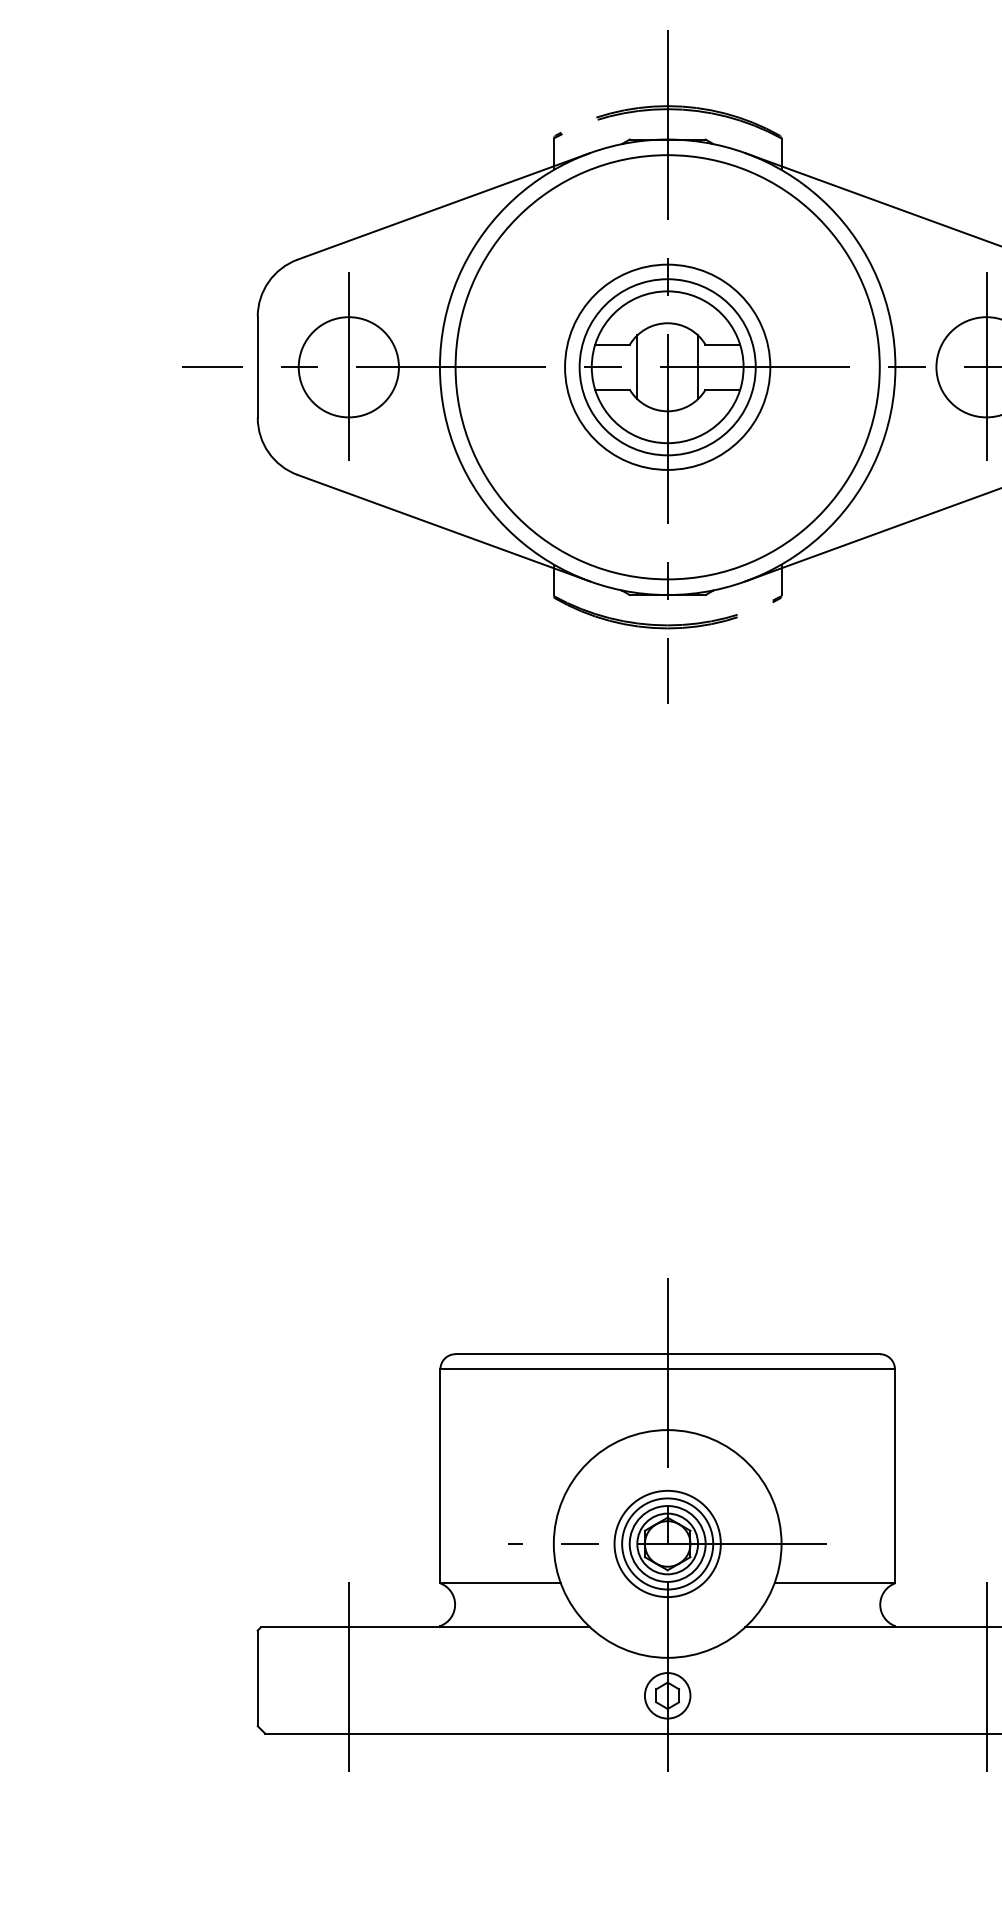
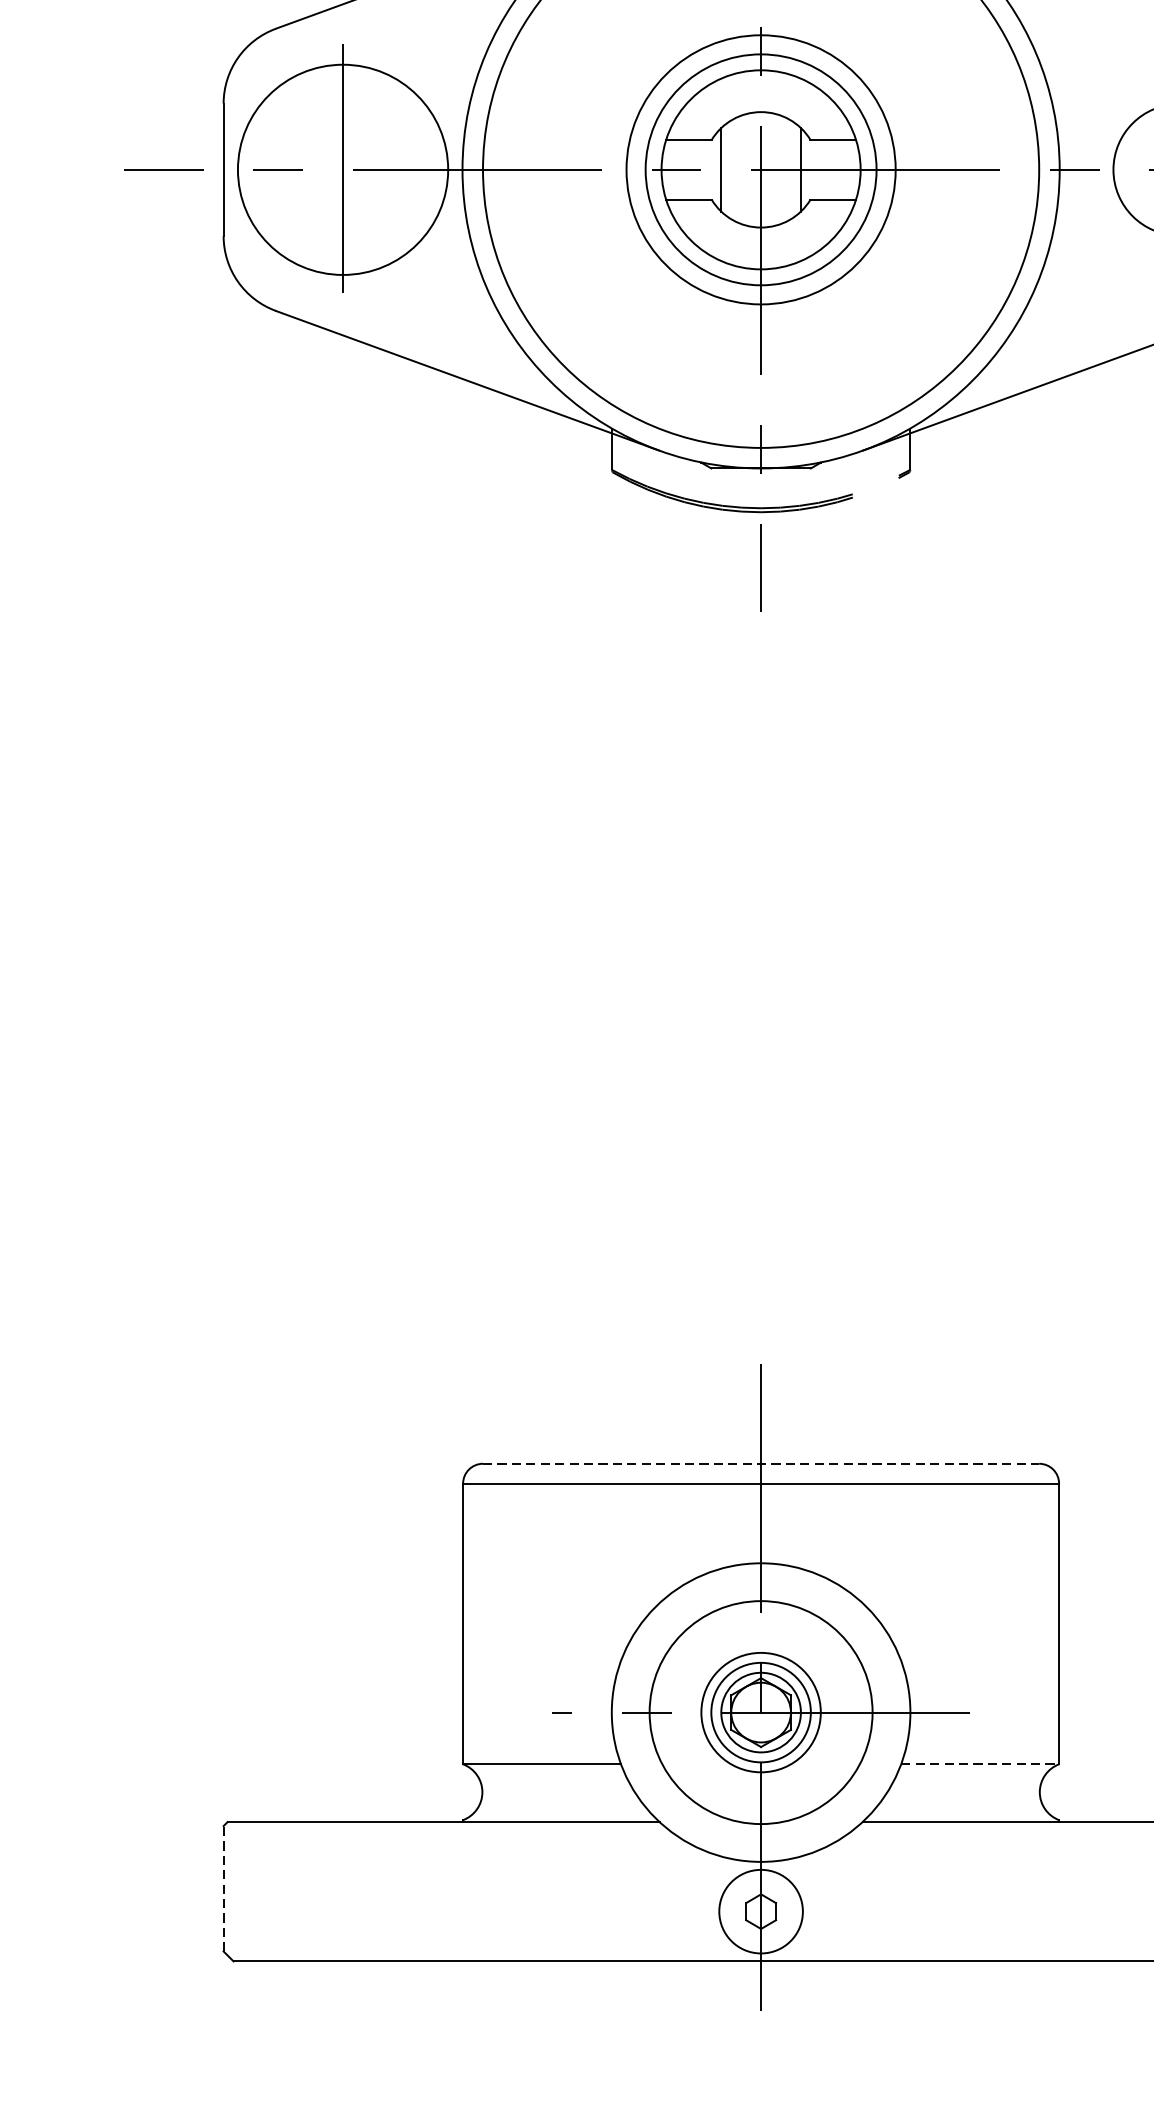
circle: (348, 367) -> (342, 170), size x1.6
line: (668, 1354) -> (762, 1464), solid -> dashed
circle: (667, 1543) -> (760, 1711), size x1.6
line: (835, 1583) -> (981, 1764), solid -> dashed
line: (257, 1678) -> (223, 1888), solid -> dashed
line: (348, 1680) -> (342, 1891), removed
circle: (667, 1695) -> (760, 1911), size x1.4

